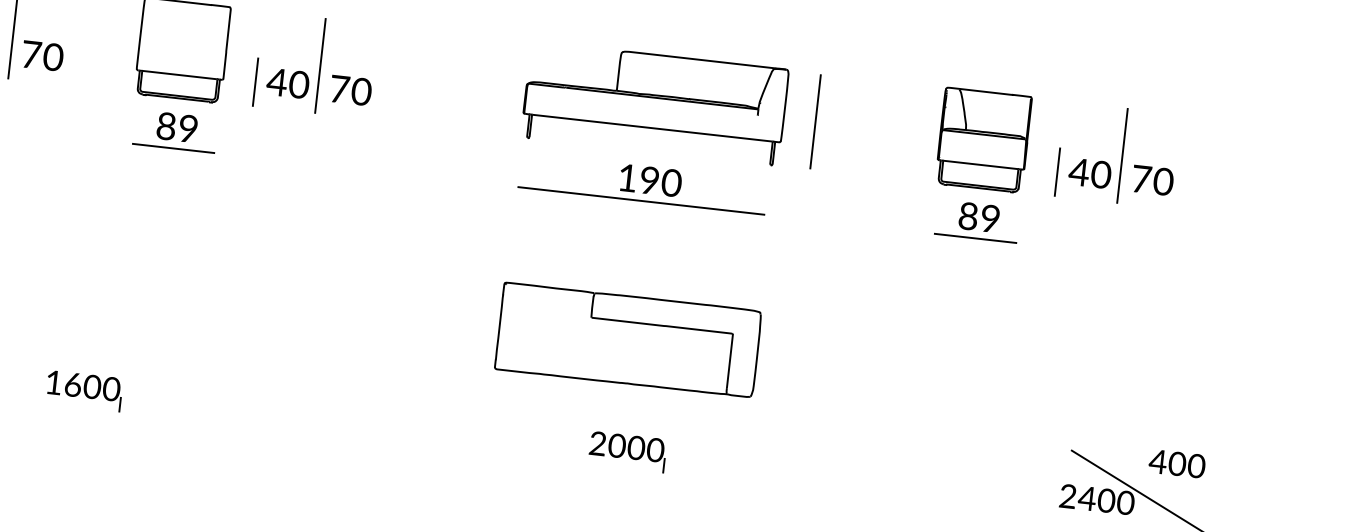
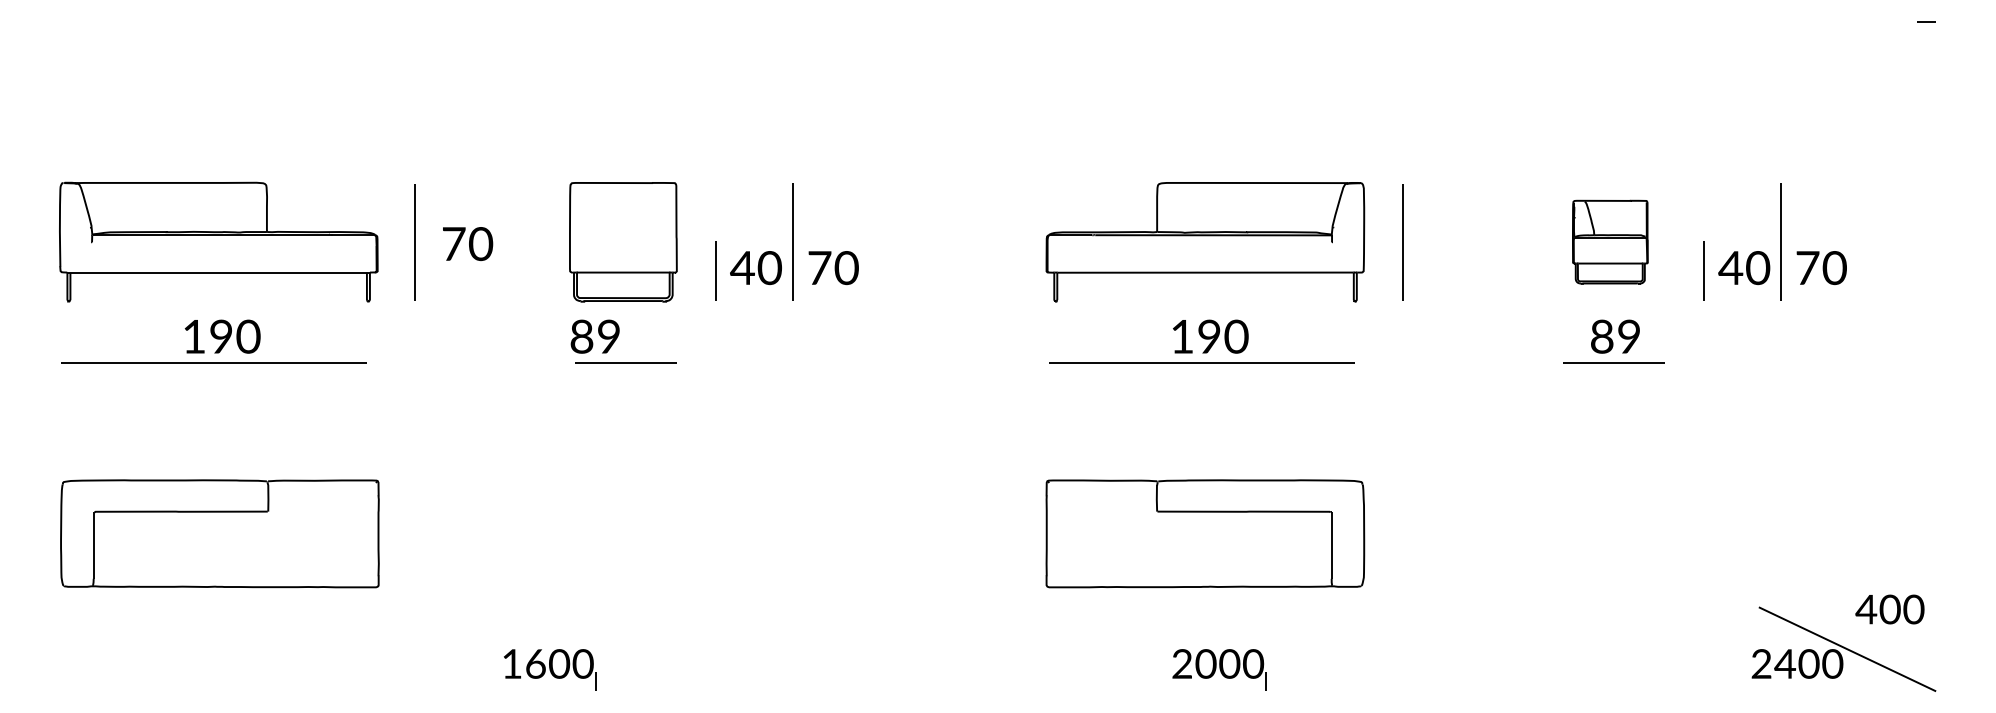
text: (43, 55) -> (468, 243), moved
text: (176, 127) -> (594, 336), moved
part: (983, 140) -> (1610, 242), size x0.7

